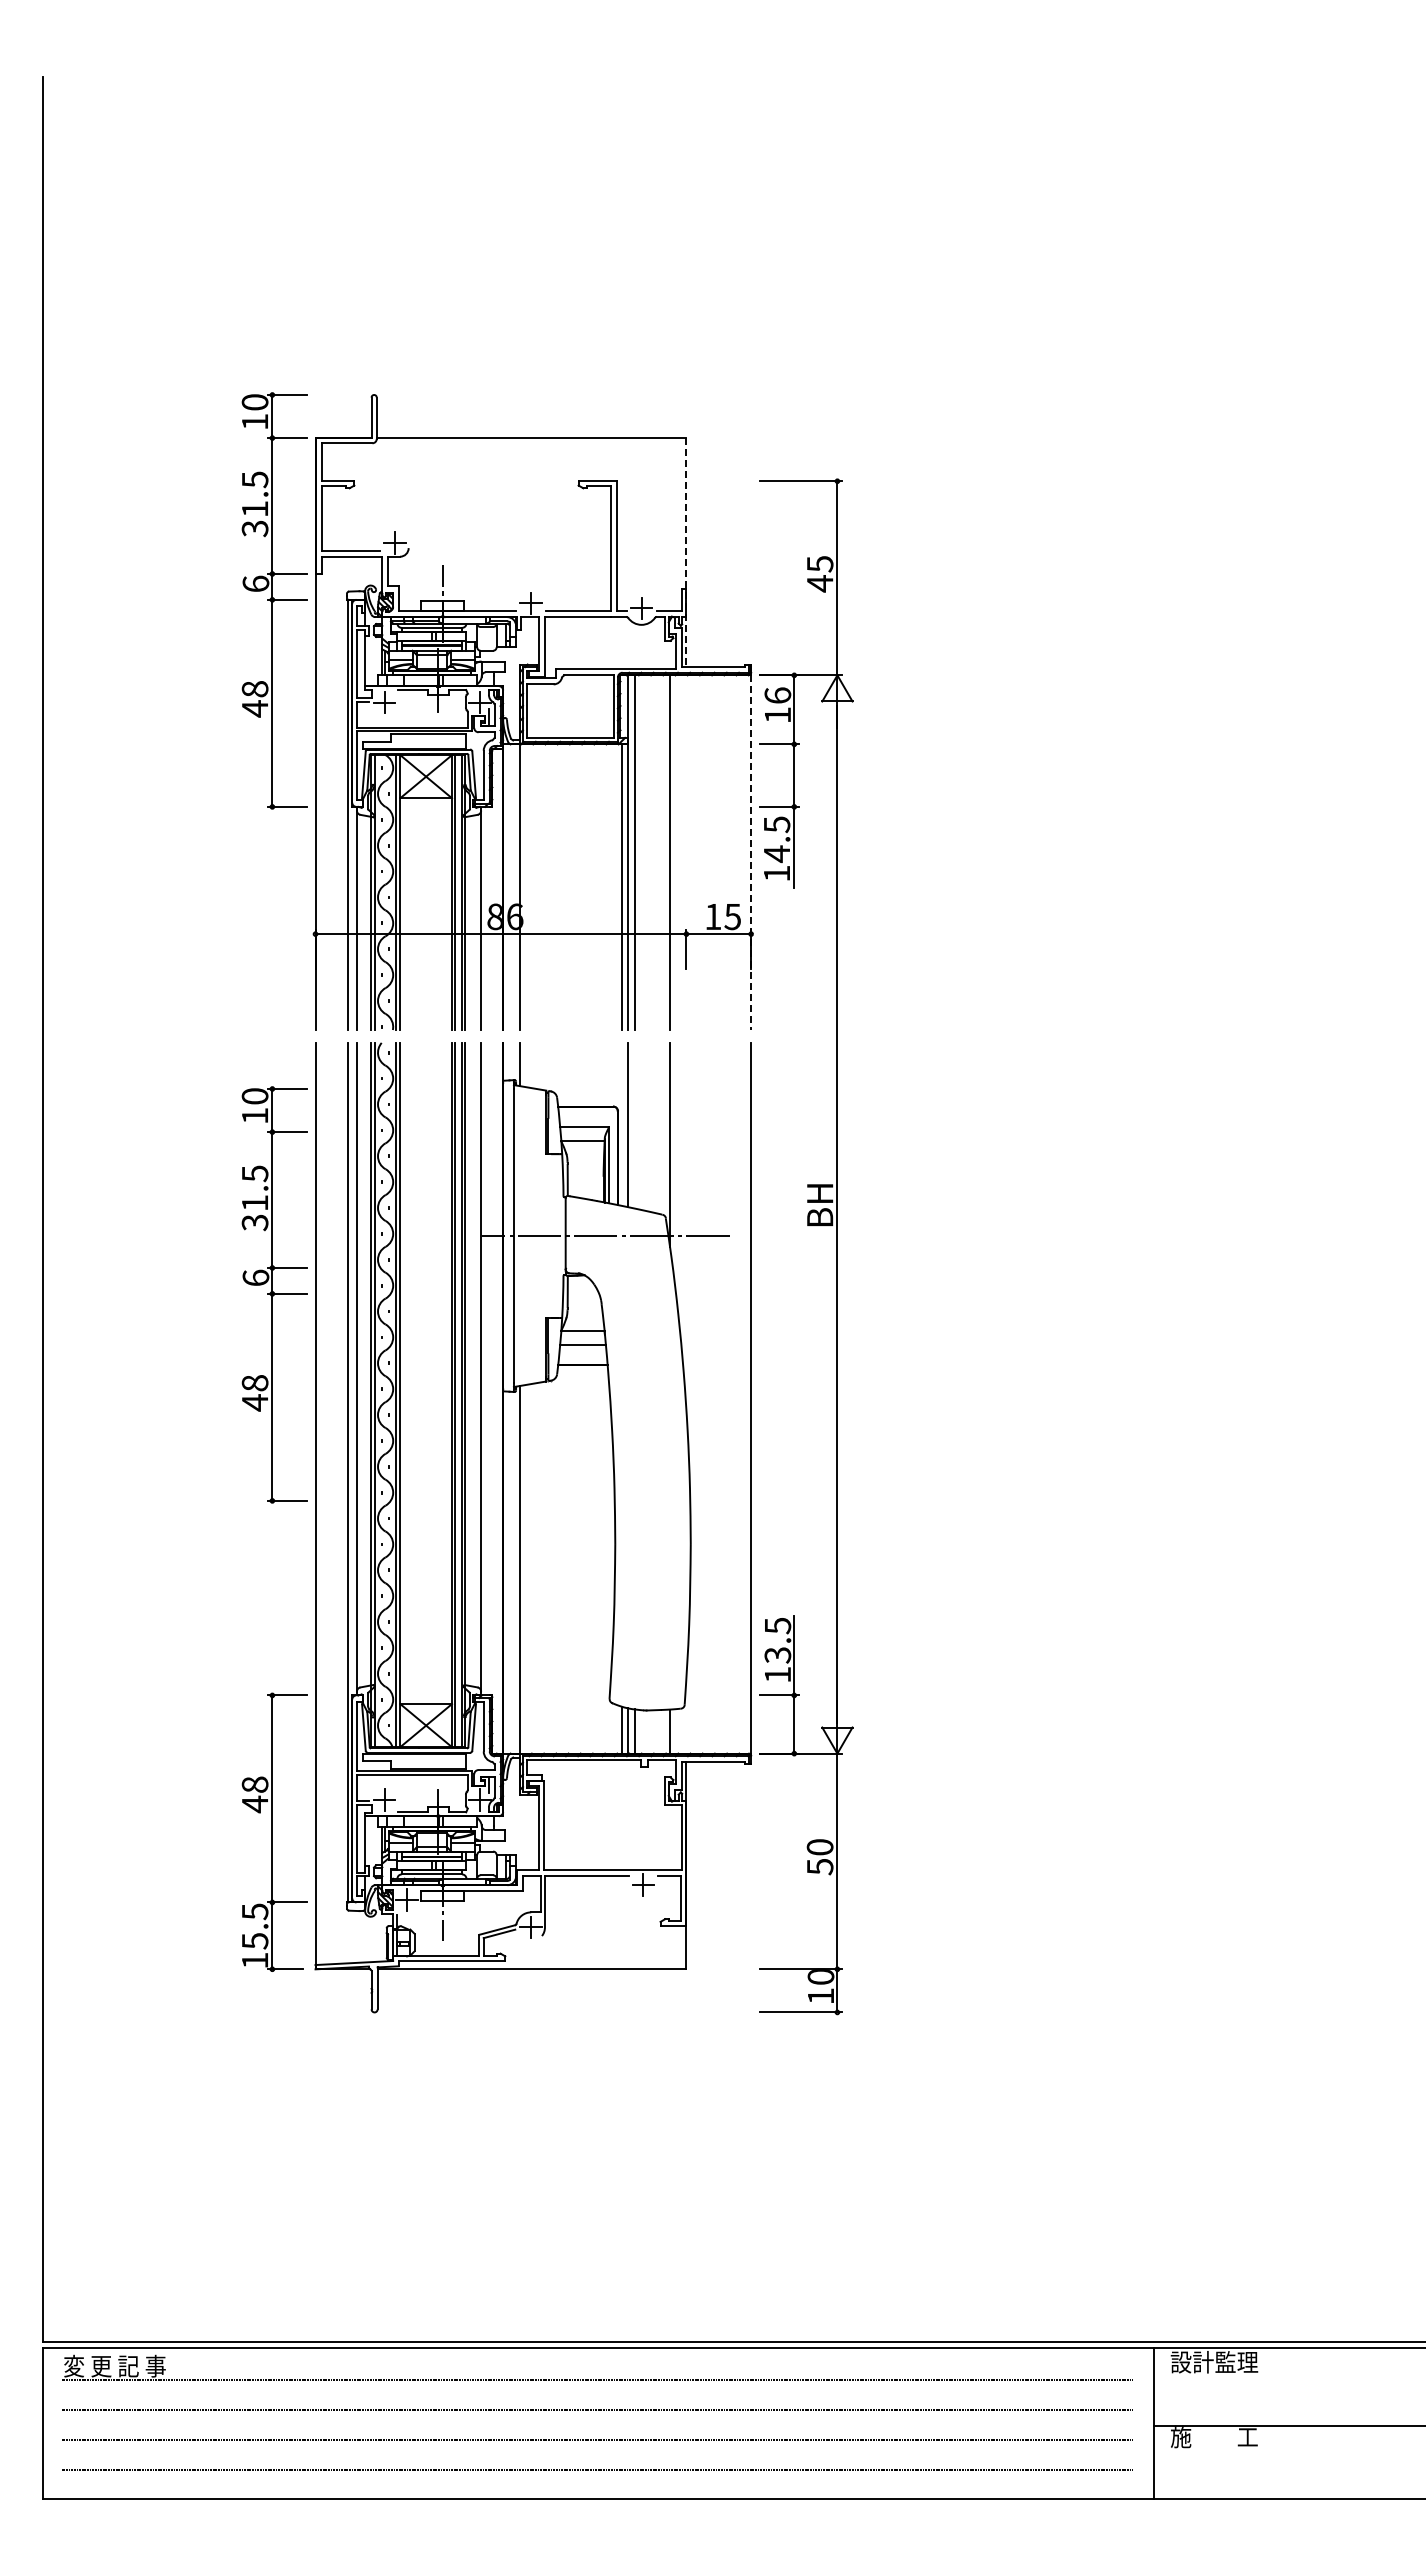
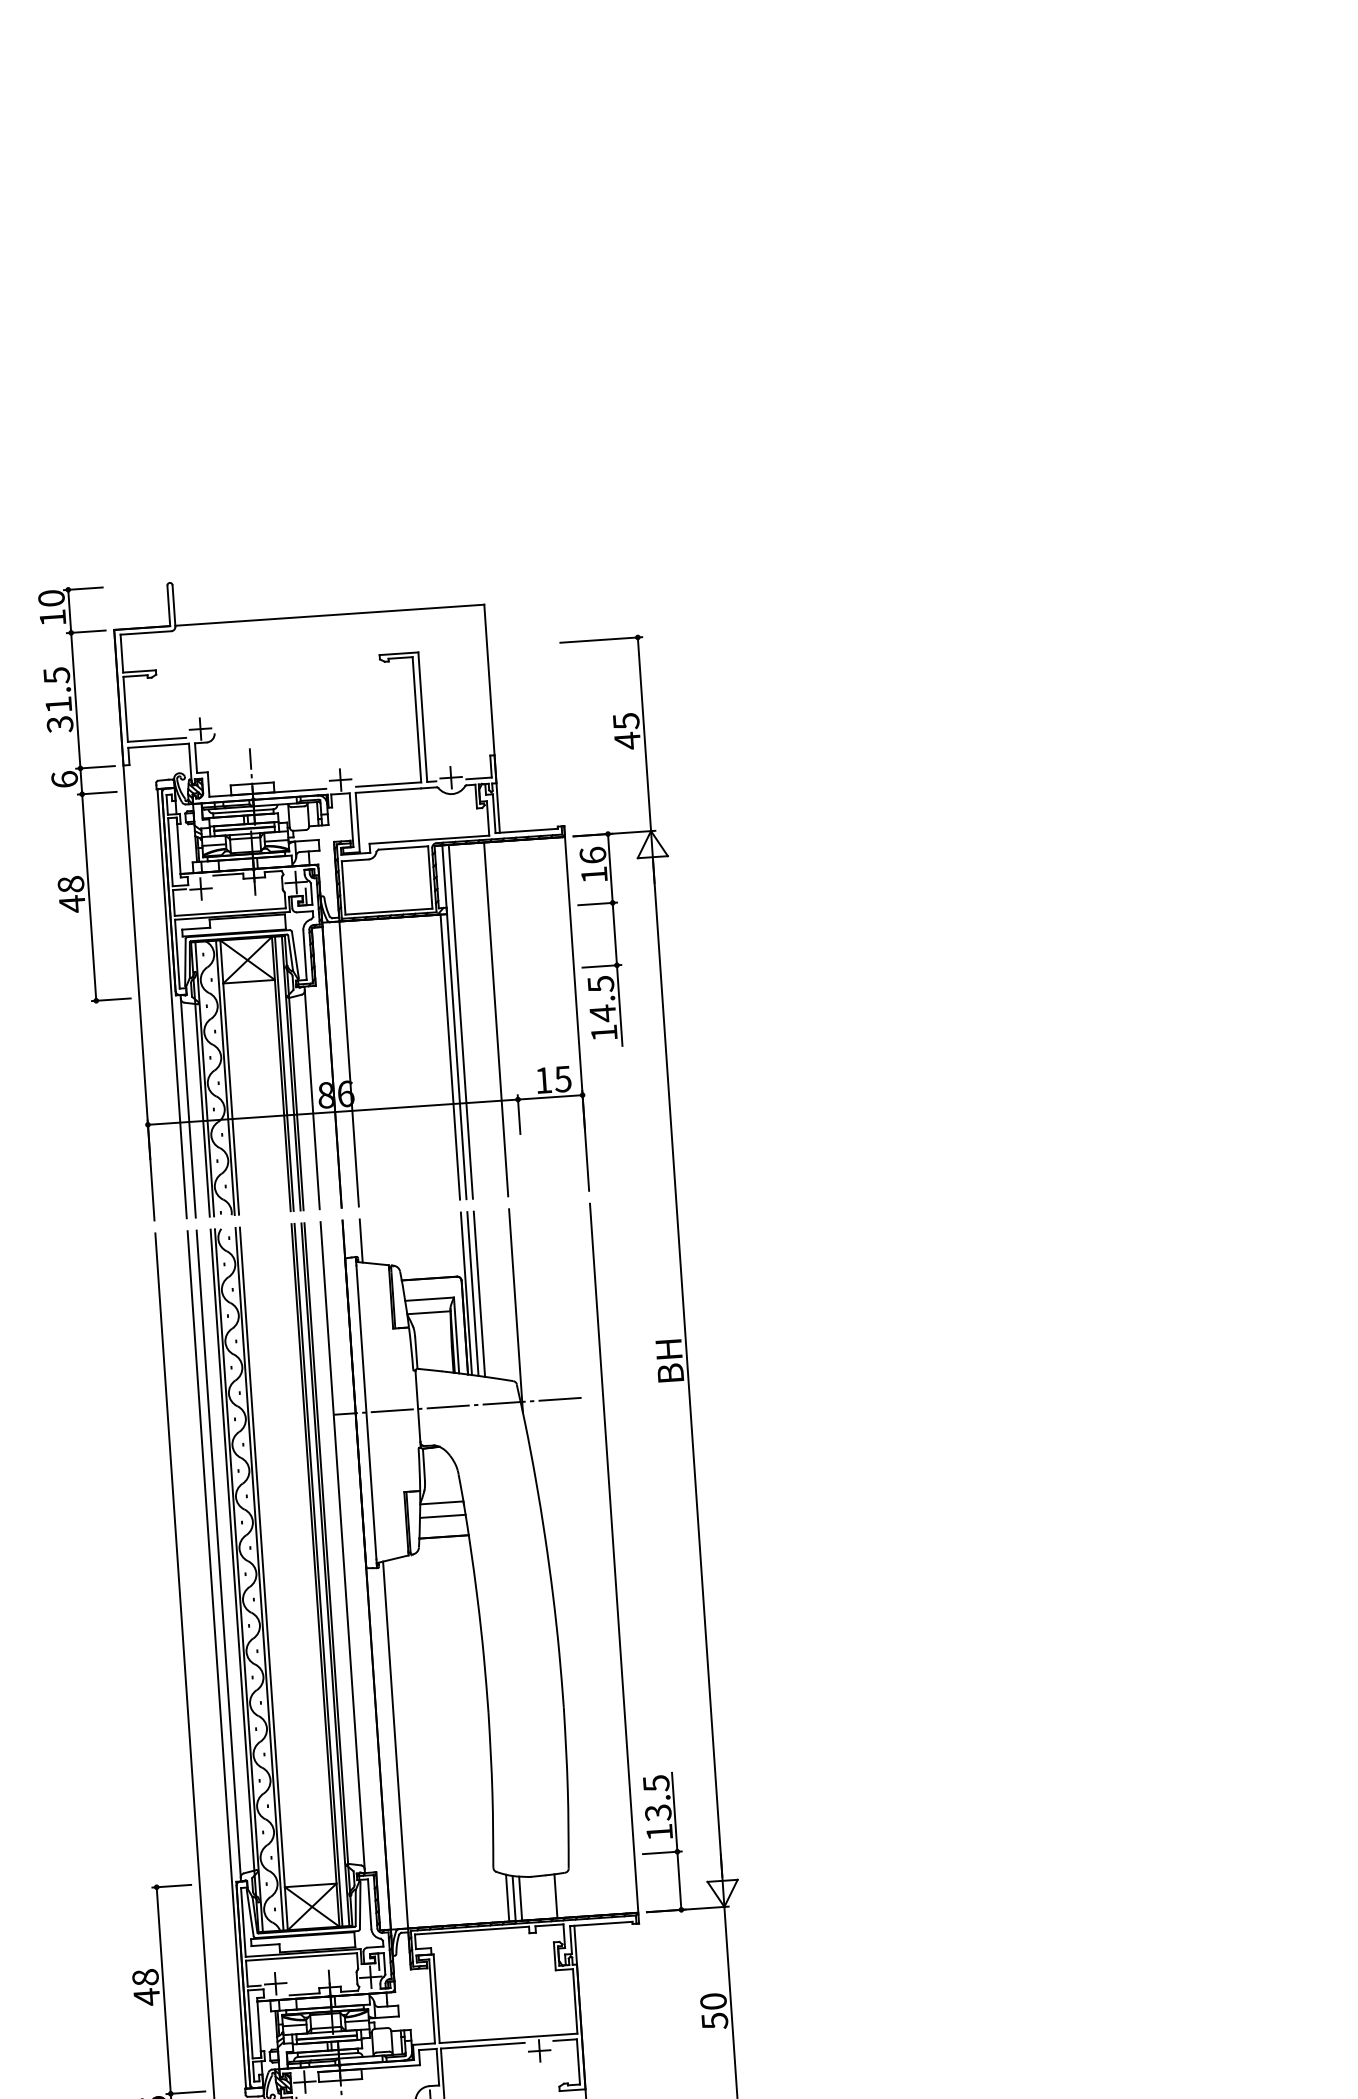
line: (686, 552) -> (492, 718), dashed -> solid
line: (751, 853) -> (577, 1014), dashed -> solid
line: (621, 1123) -> (466, 1292), added
line: (634, 1125) -> (479, 1294), added
part: (274, 1294) -> (131, 1487), removed

